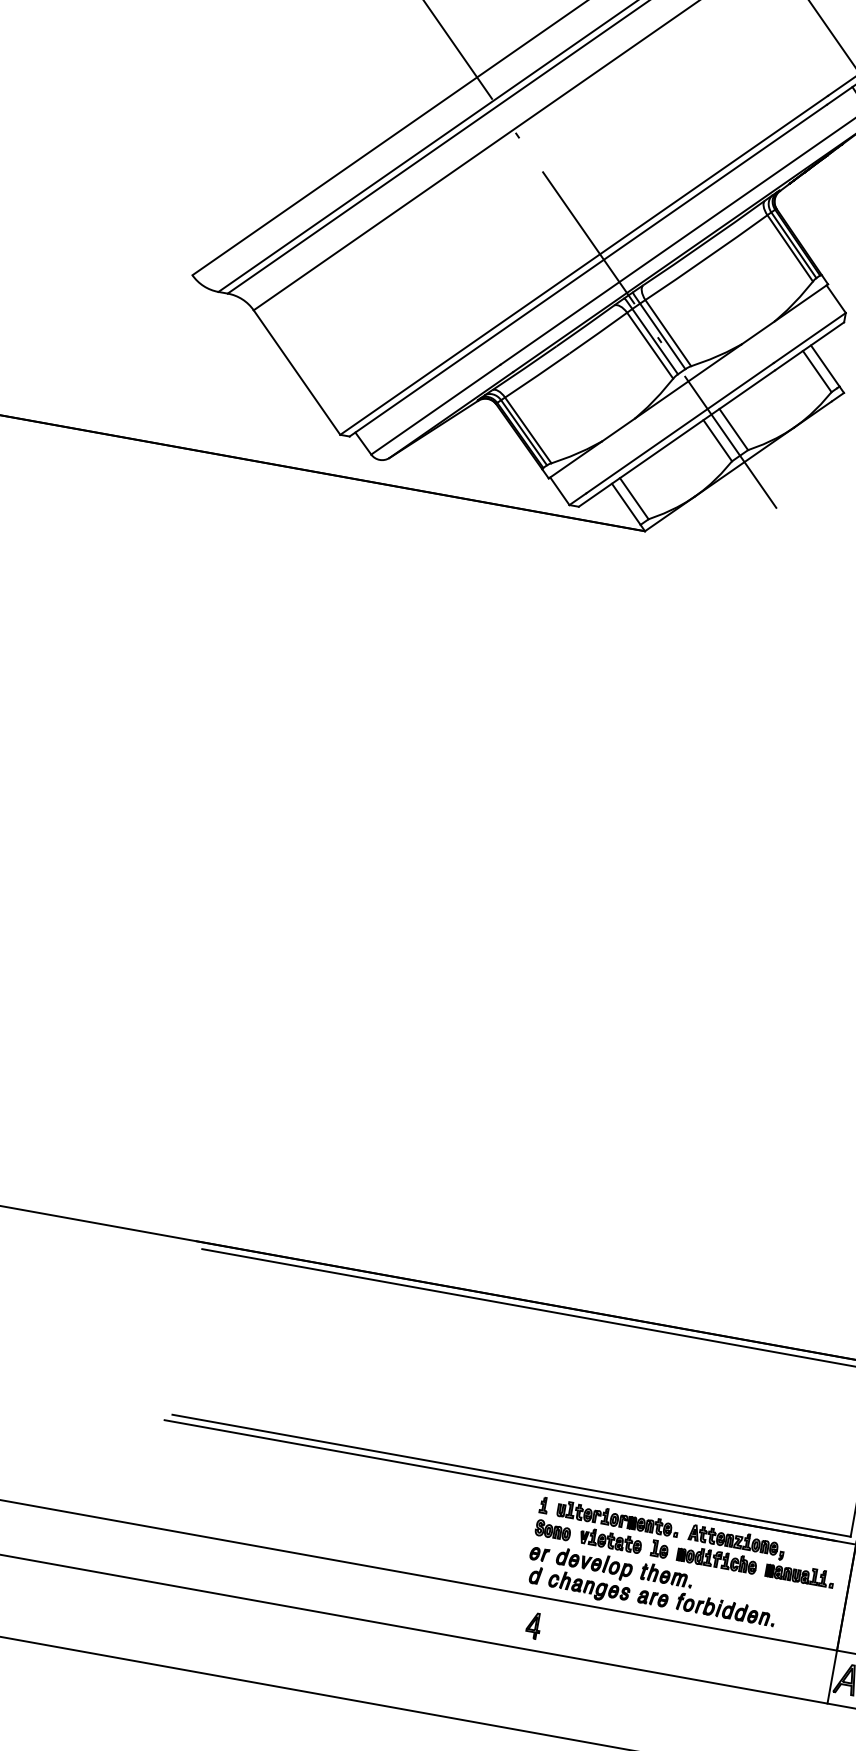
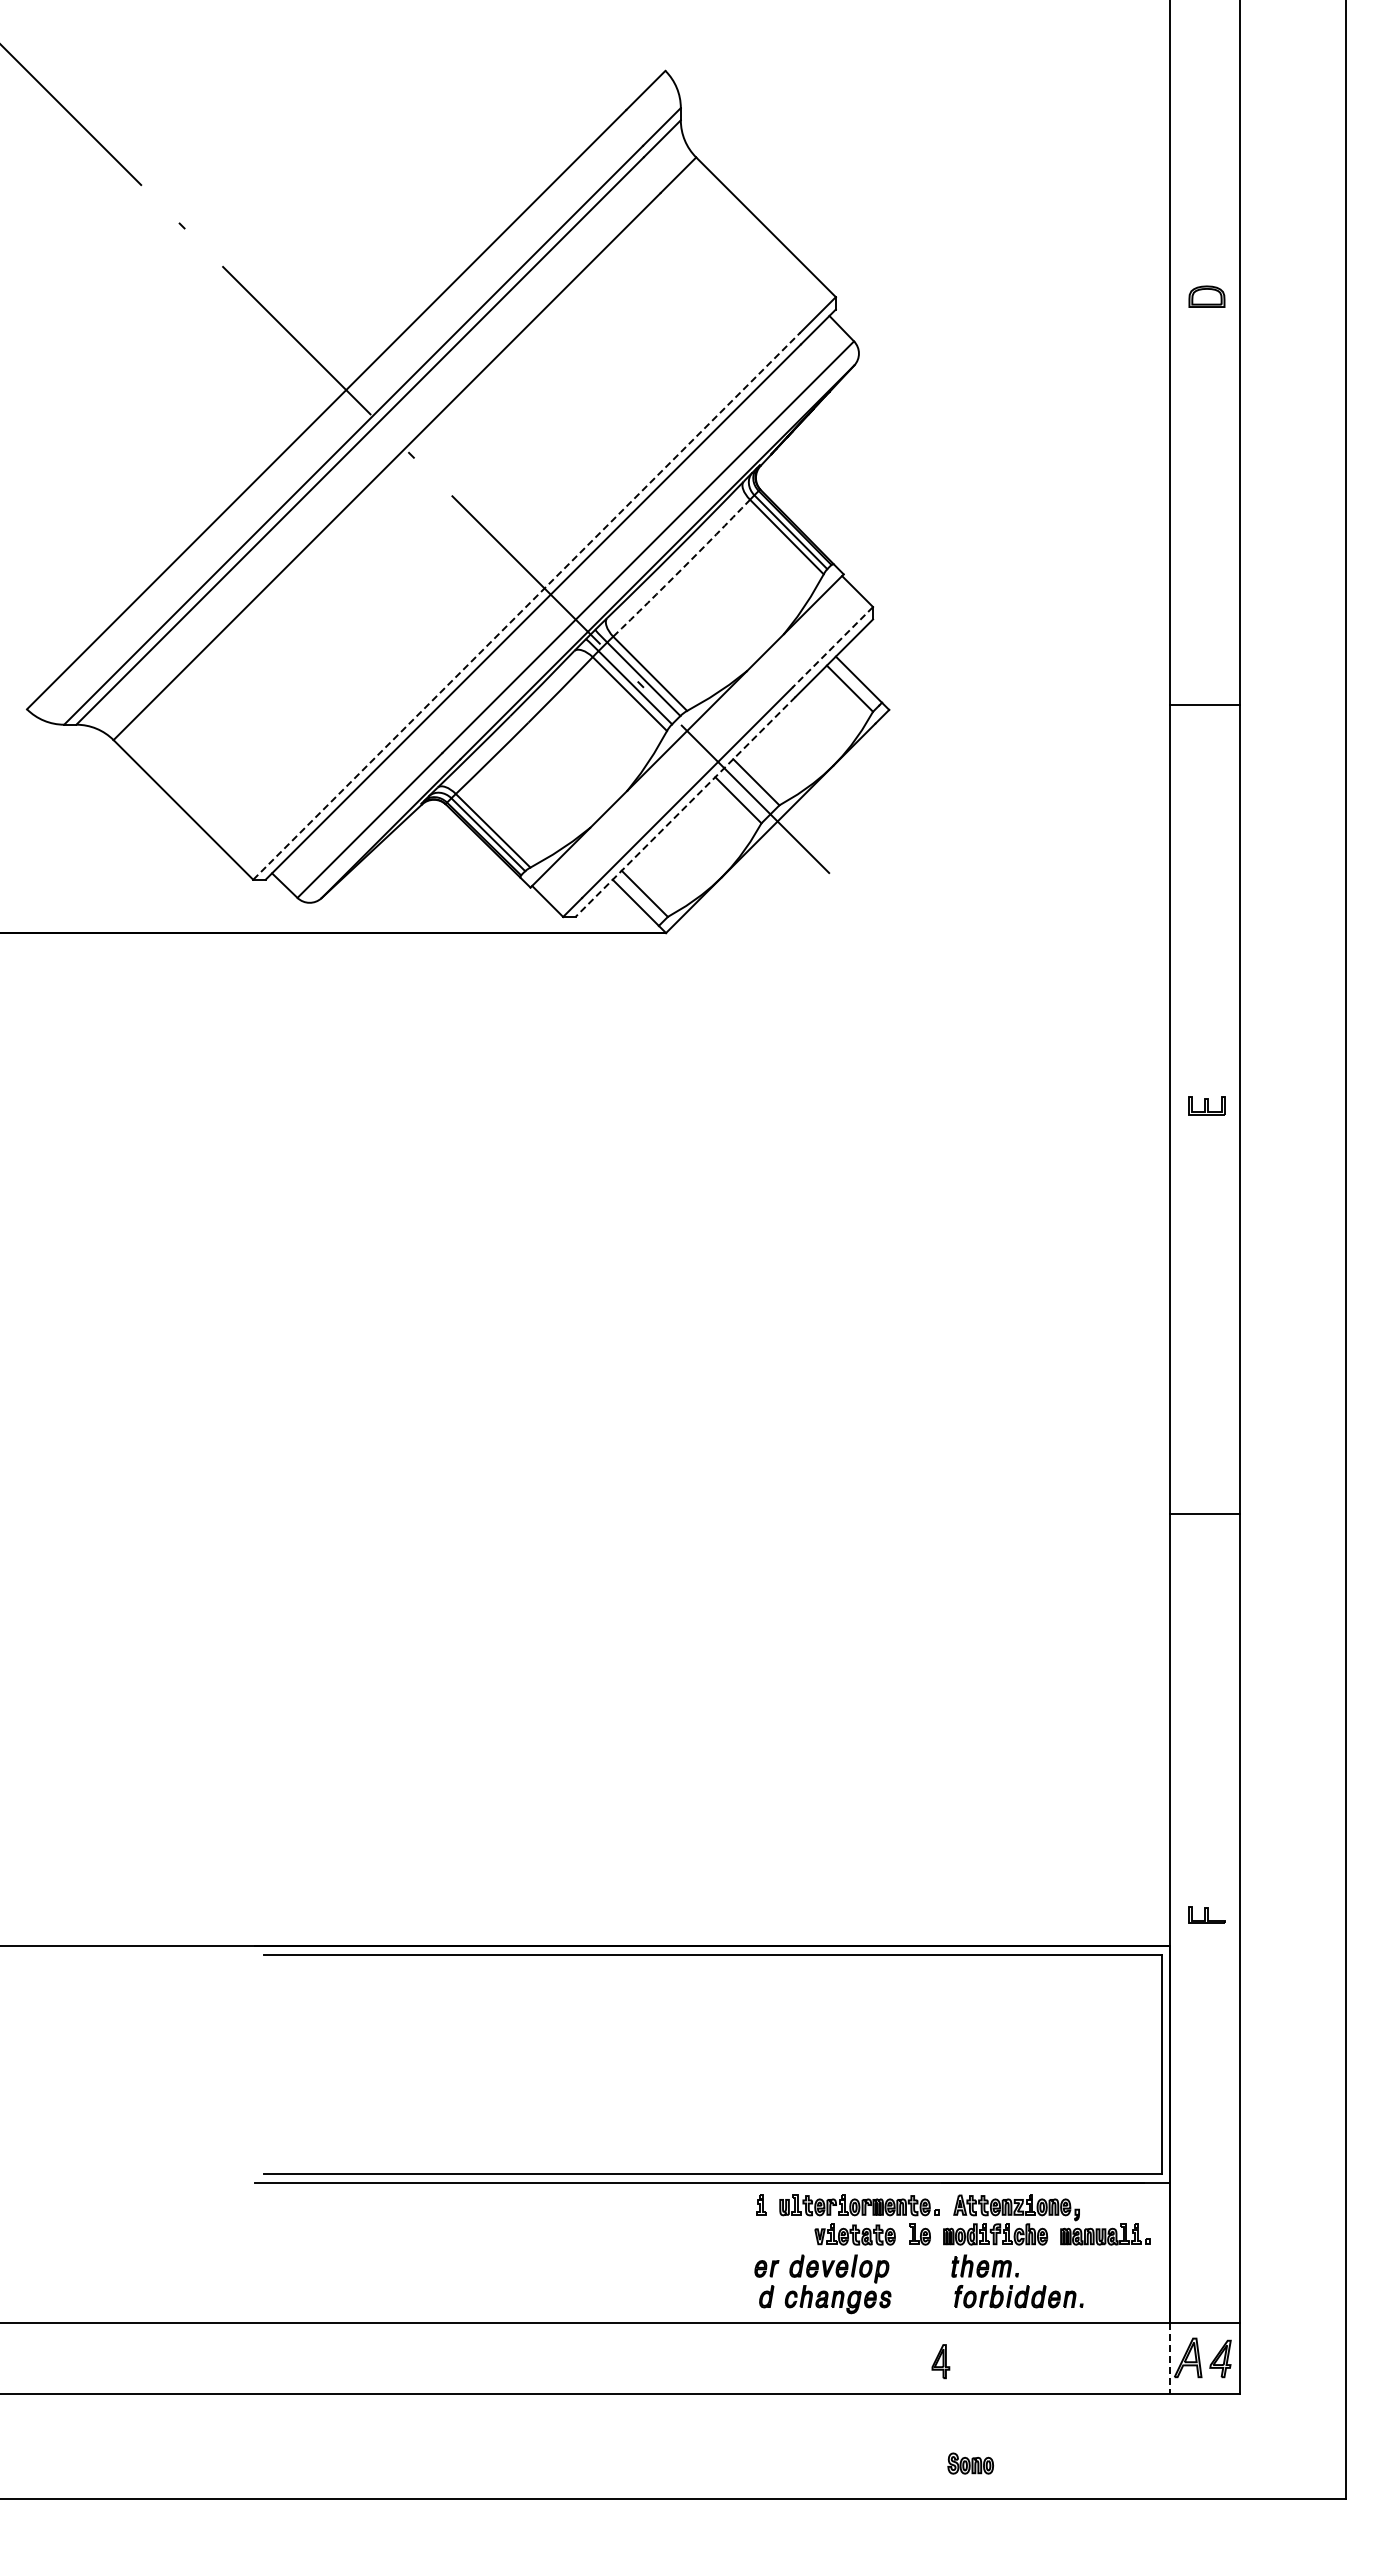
arc: (707, 257) -> (682, 568), solid -> dashed
line: (583, 265) -> (526, 606), solid -> dashed
line: (809, 338) -> (832, 647), solid -> dashed
line: (676, 438) -> (685, 806), solid -> dashed
part: (553, 1530) -> (970, 2463), moved
part: (666, 1574) -> (984, 2265), moved
part: (653, 1598) -> (922, 2299), removed
part: (533, 1625) -> (940, 2361), moved
line: (832, 1677) -> (1170, 2358), solid -> dashed

